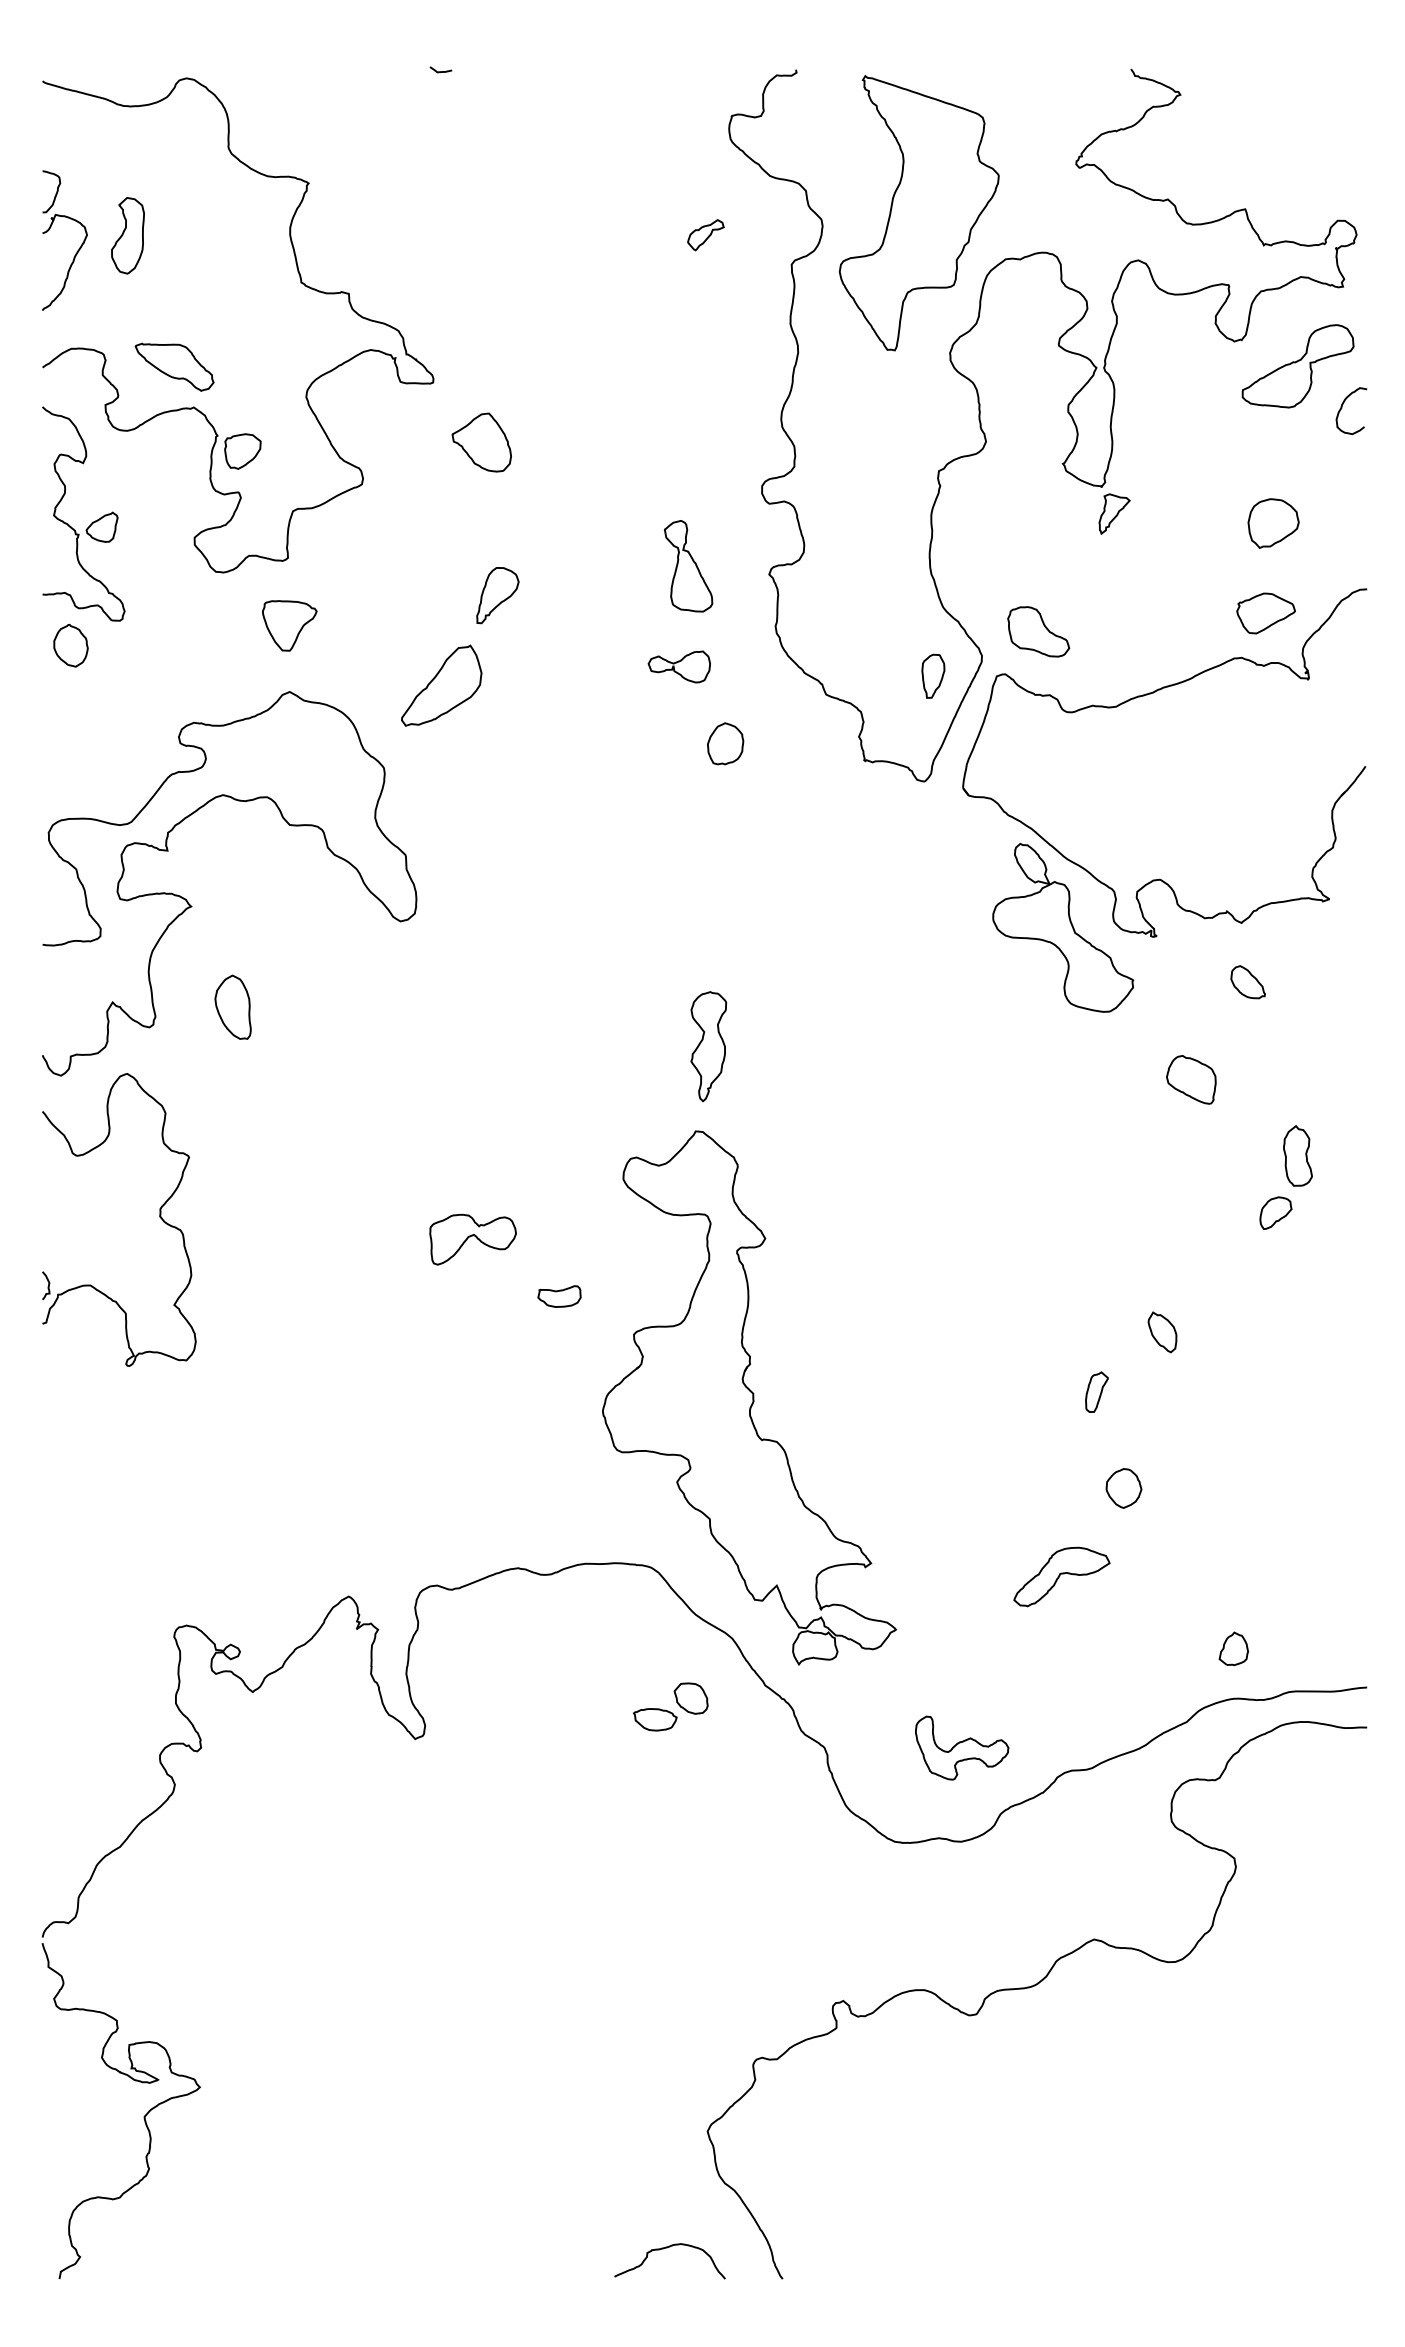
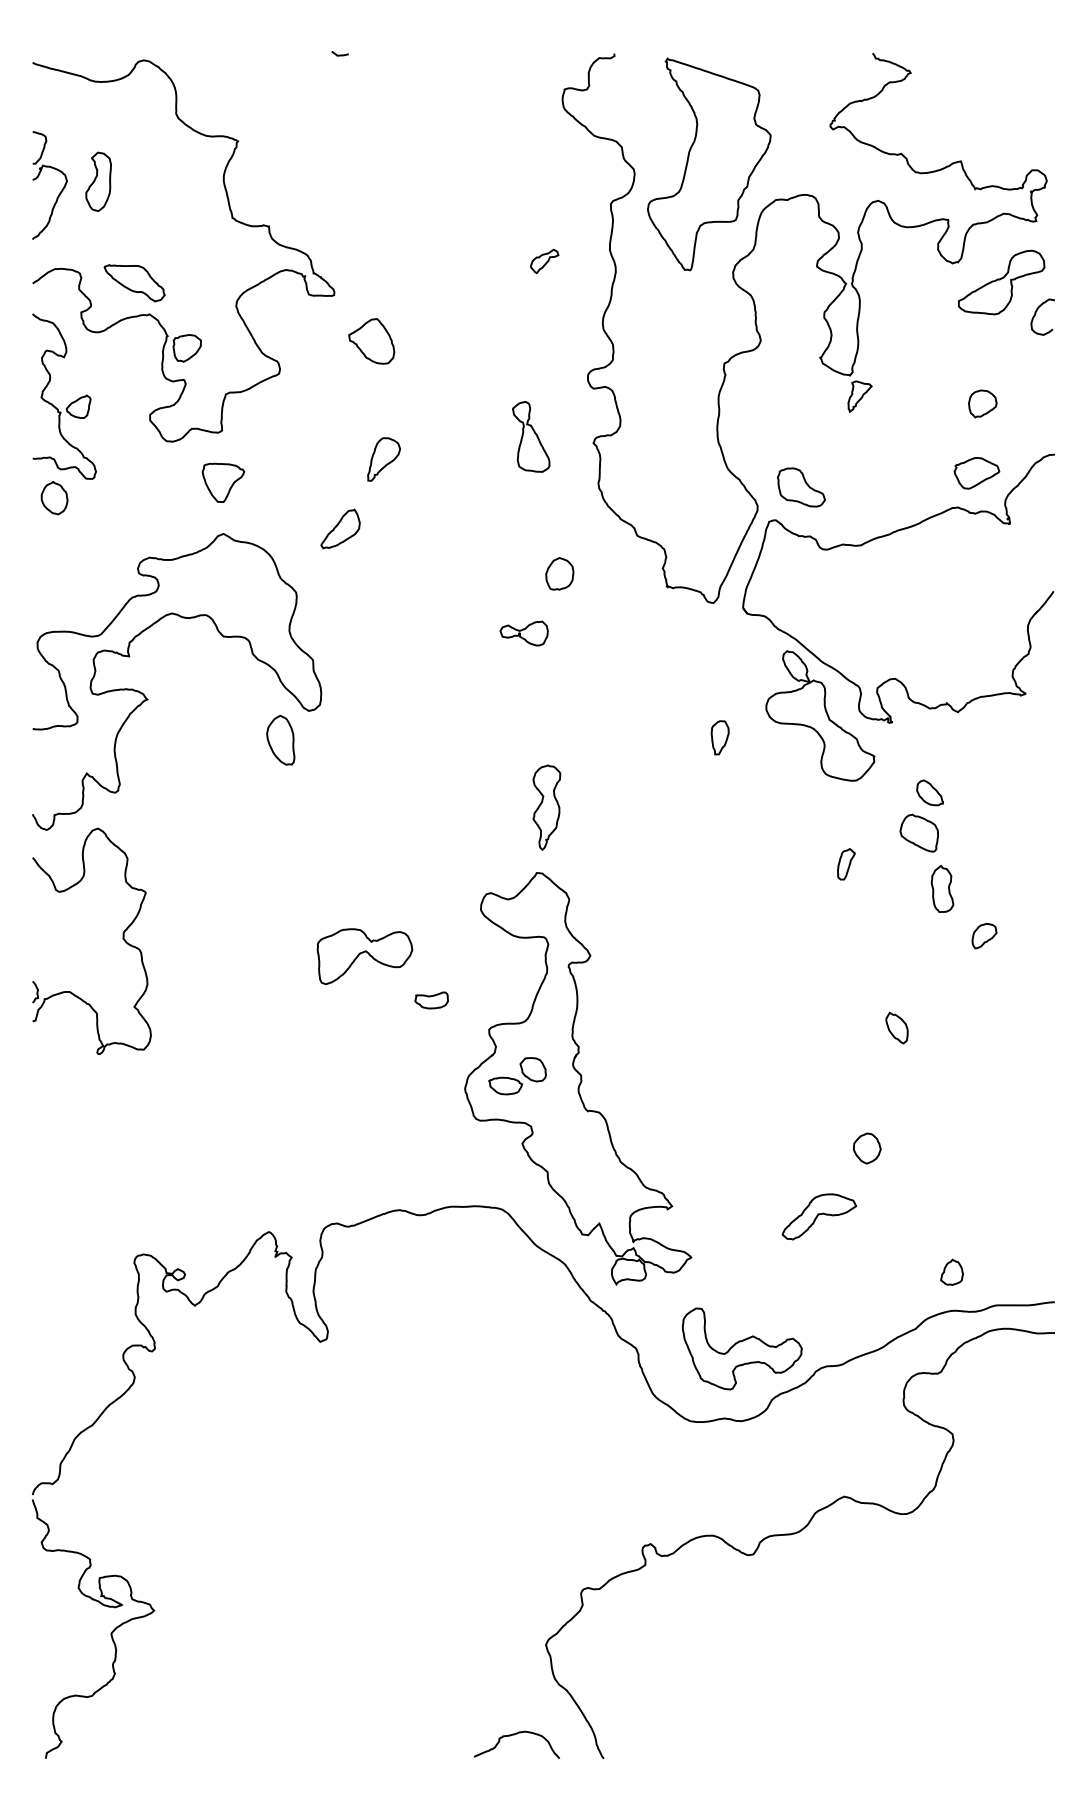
part: (705, 234) -> (544, 260), moved
part: (1273, 523) -> (982, 403), size x0.71
part: (678, 666) -> (523, 633), moved
part: (932, 675) -> (719, 737), moved
part: (441, 684) -> (340, 528), size x0.62
part: (1247, 981) -> (929, 792), moved
part: (232, 1007) -> (280, 740), moved
part: (1297, 1155) -> (942, 888), moved
part: (472, 1239) -> (364, 956), size x1.43
part: (1097, 1392) -> (846, 864), moved
part: (670, 1707) -> (517, 1076), moved
part: (962, 1747) -> (742, 1348), size x1.67

